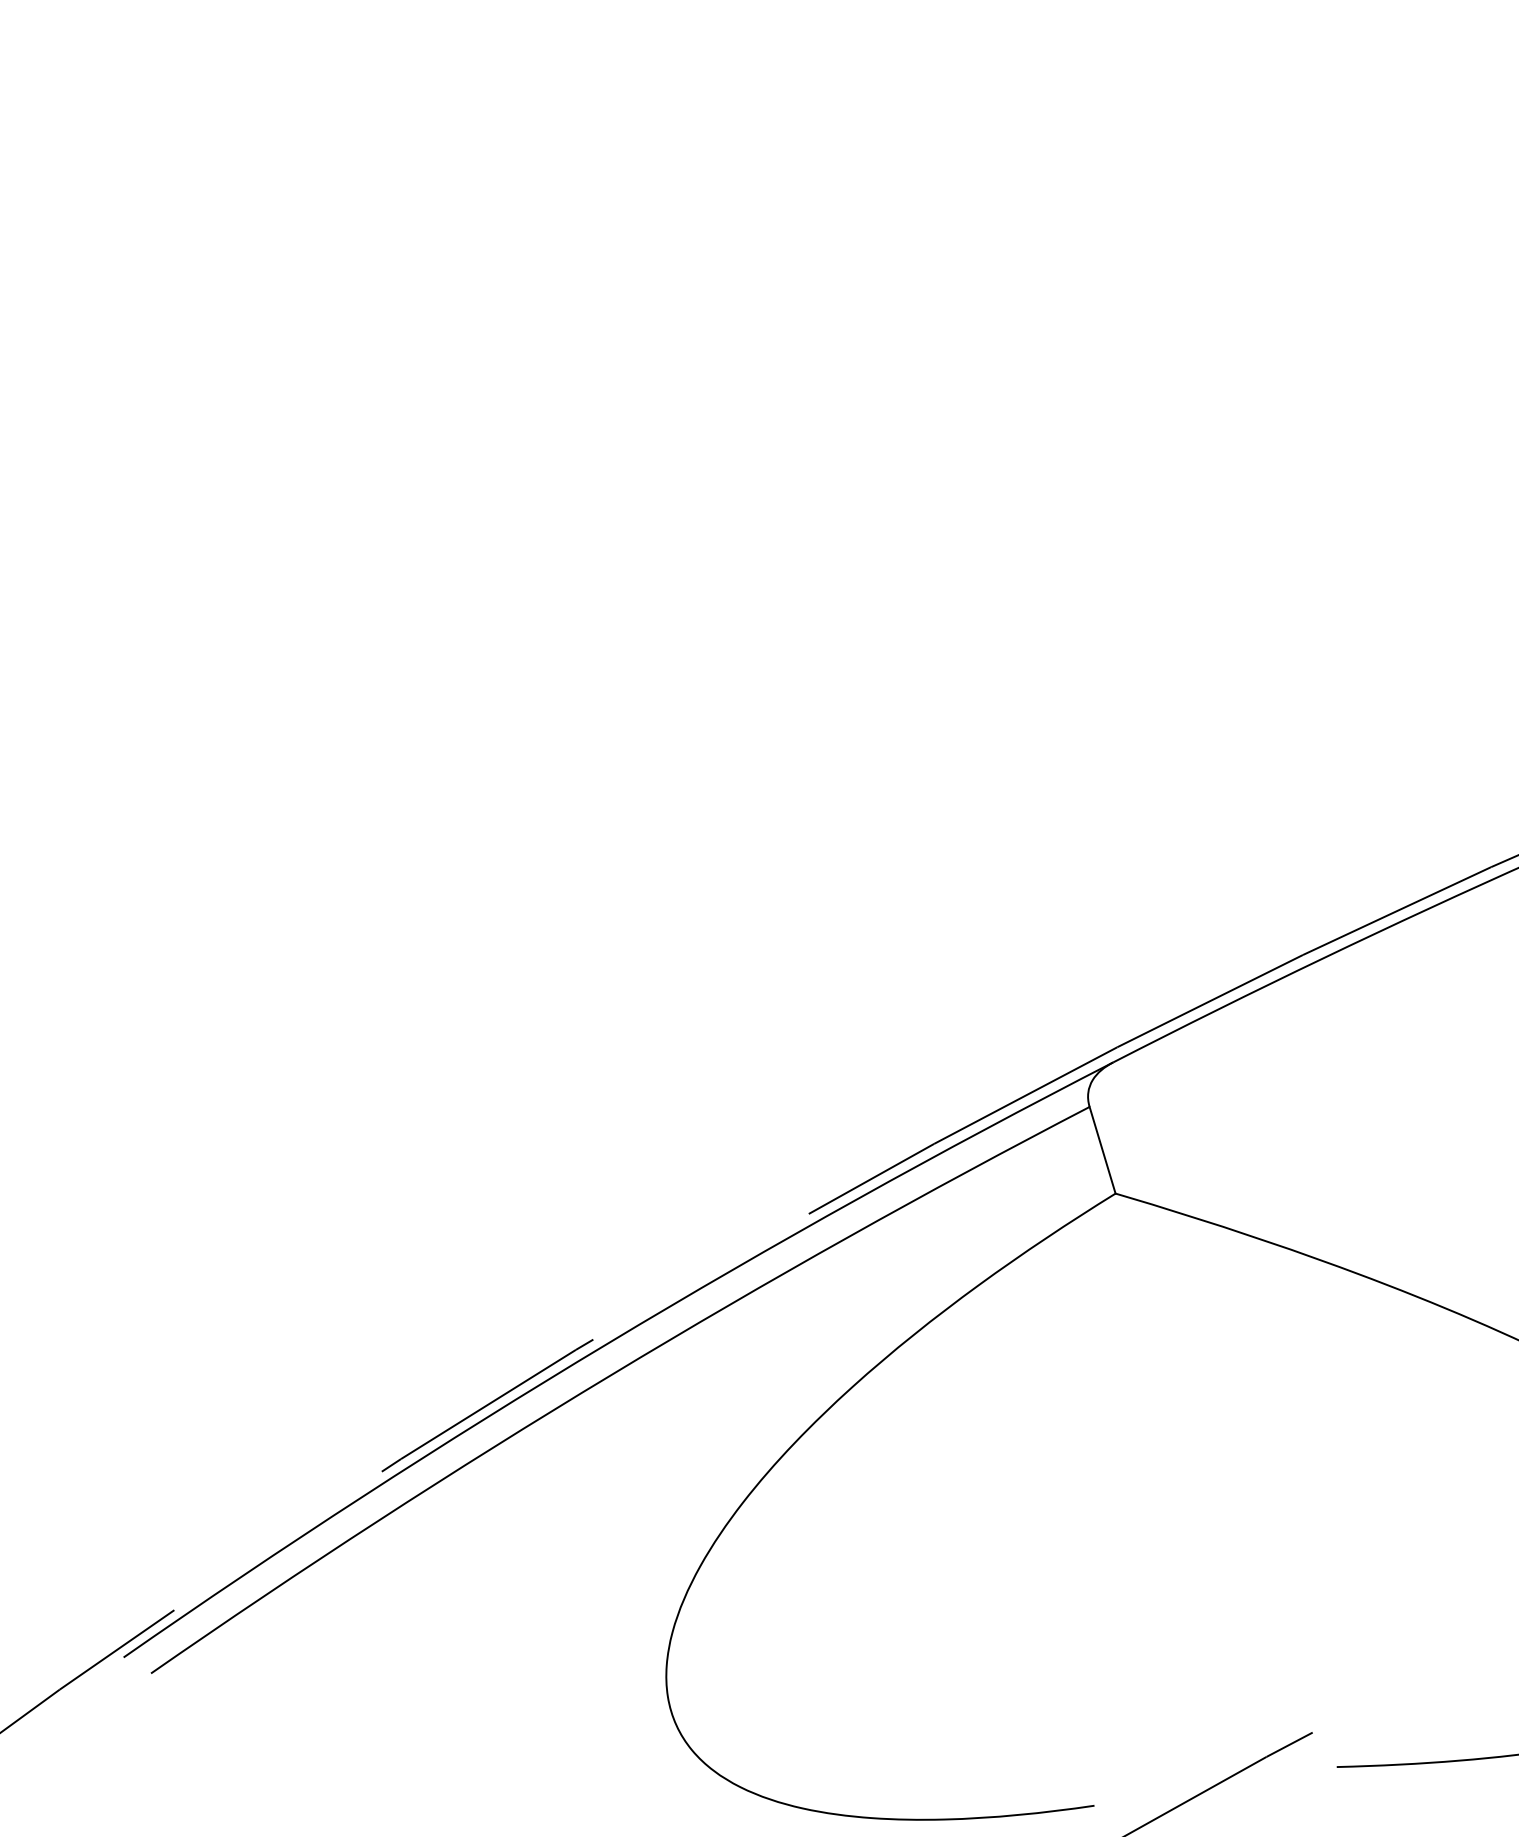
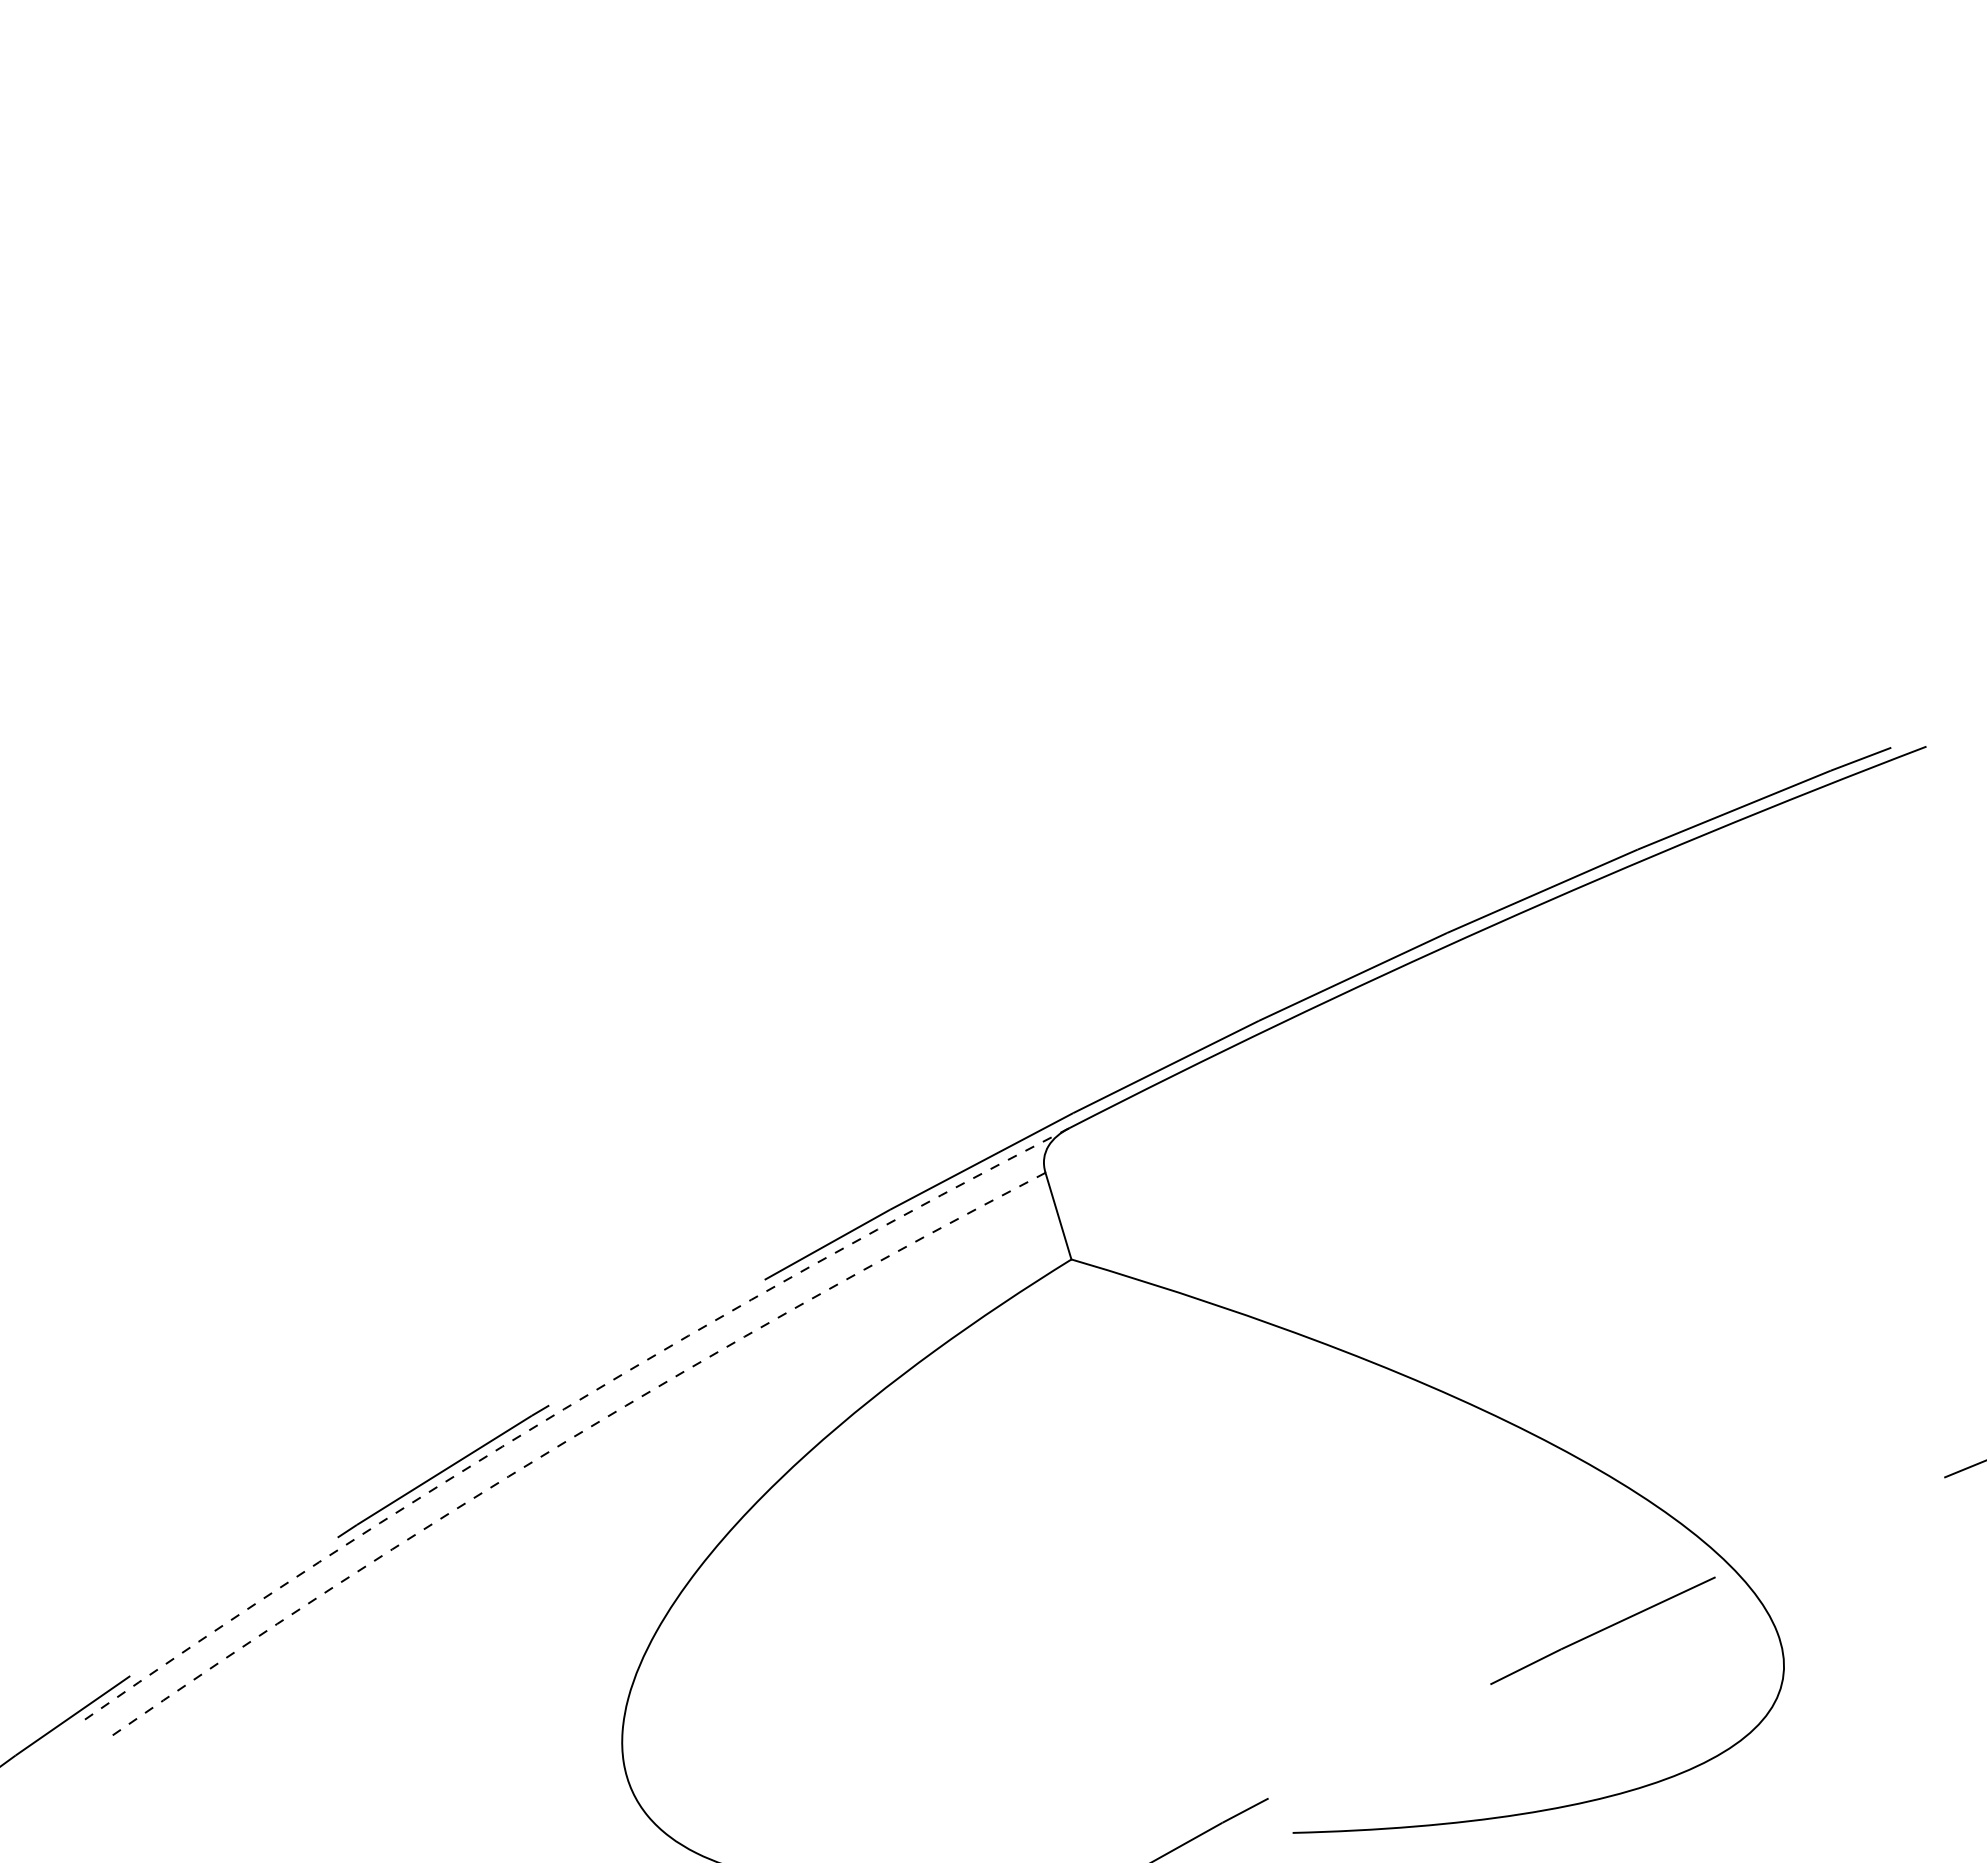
arc: (608, 1343) -> (564, 1409), solid -> dashed
arc: (611, 1374) -> (567, 1440), solid -> dashed

